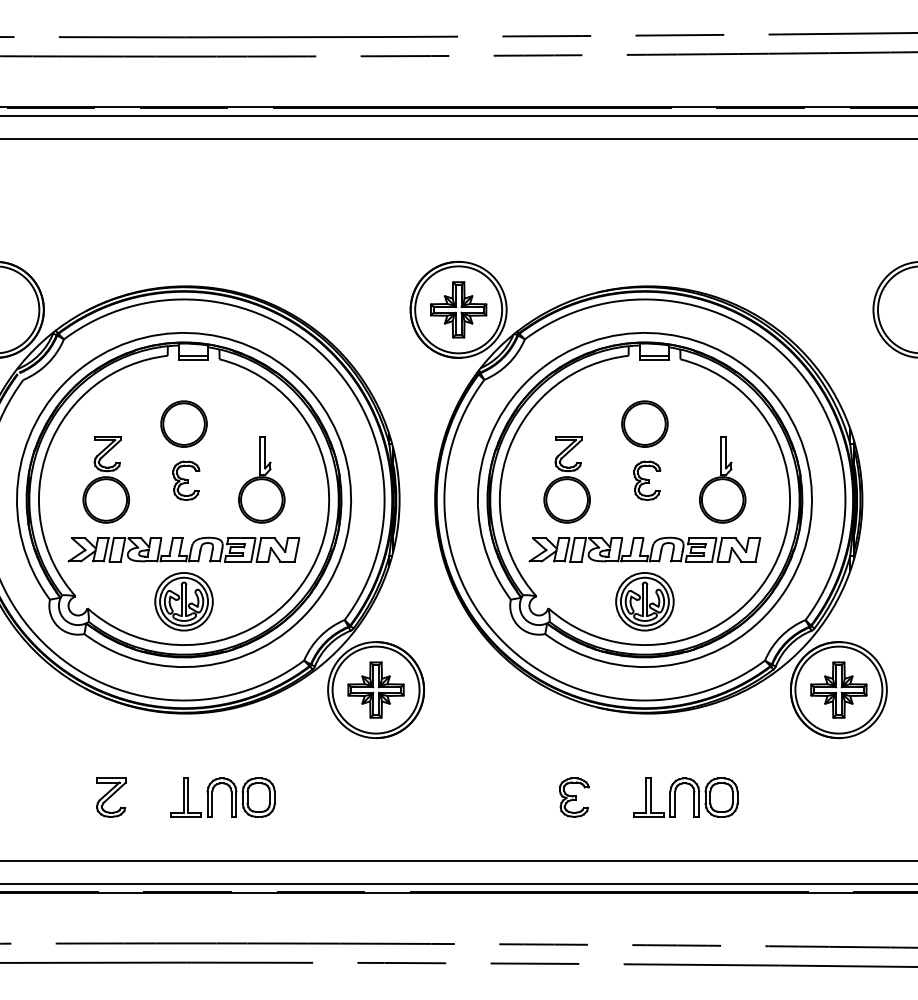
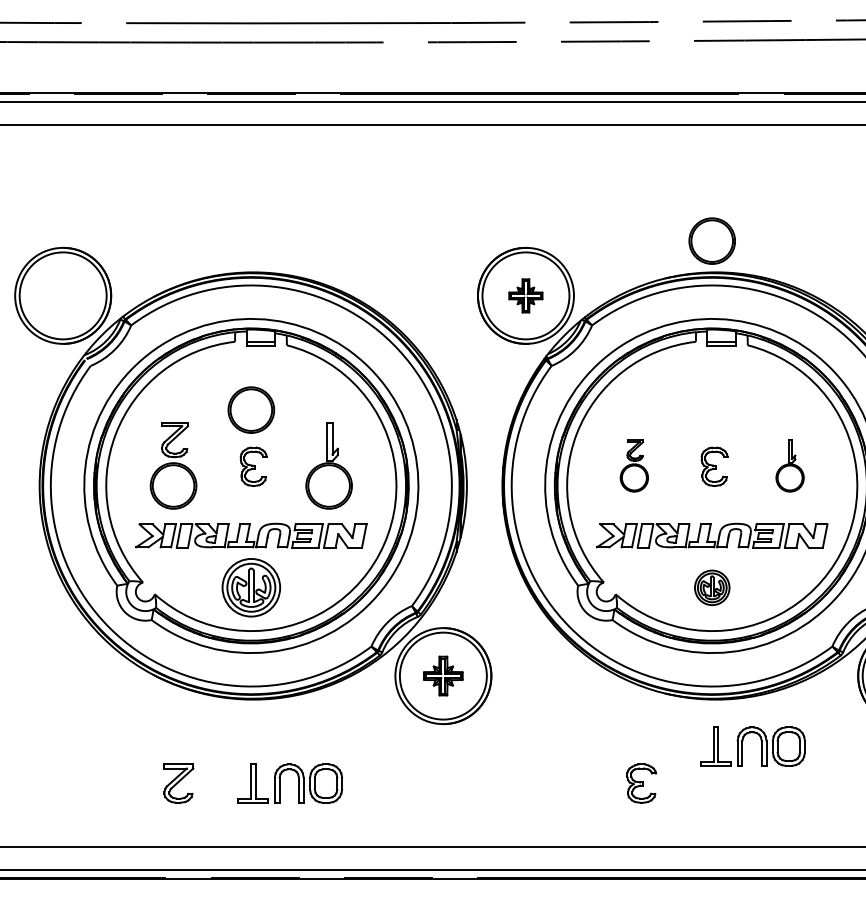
part: (458, 309) -> (525, 295), size x0.6
part: (644, 423) -> (711, 240), moved
part: (566, 479) -> (633, 465), size x0.6
part: (722, 479) -> (789, 465), size x0.6
part: (644, 601) -> (711, 587), size x0.6
part: (375, 689) -> (442, 675), size x0.7
part: (693, 797) -> (760, 746), moved

